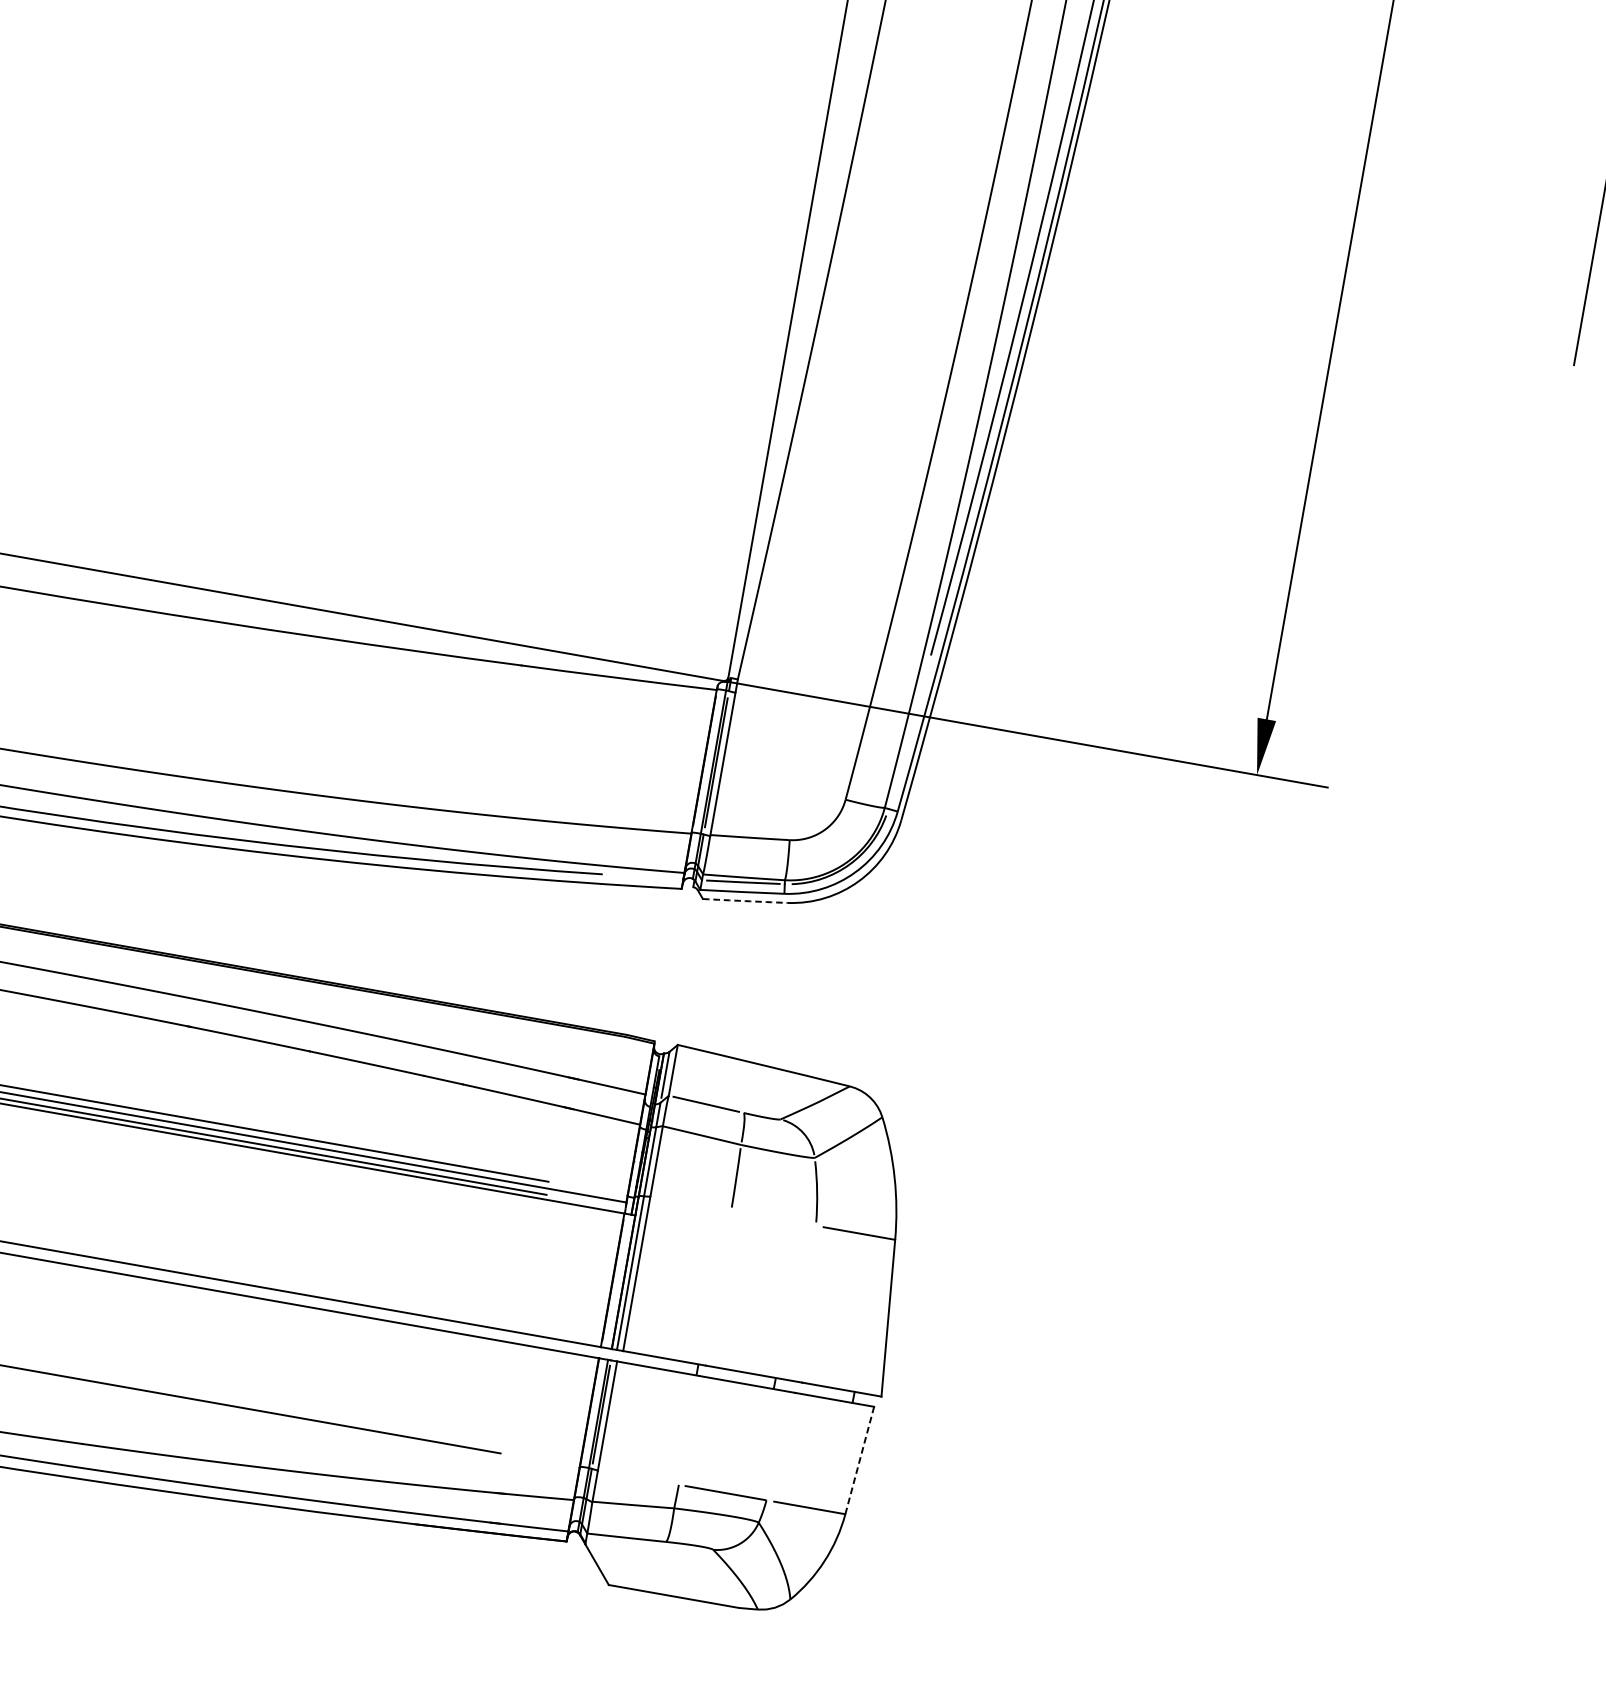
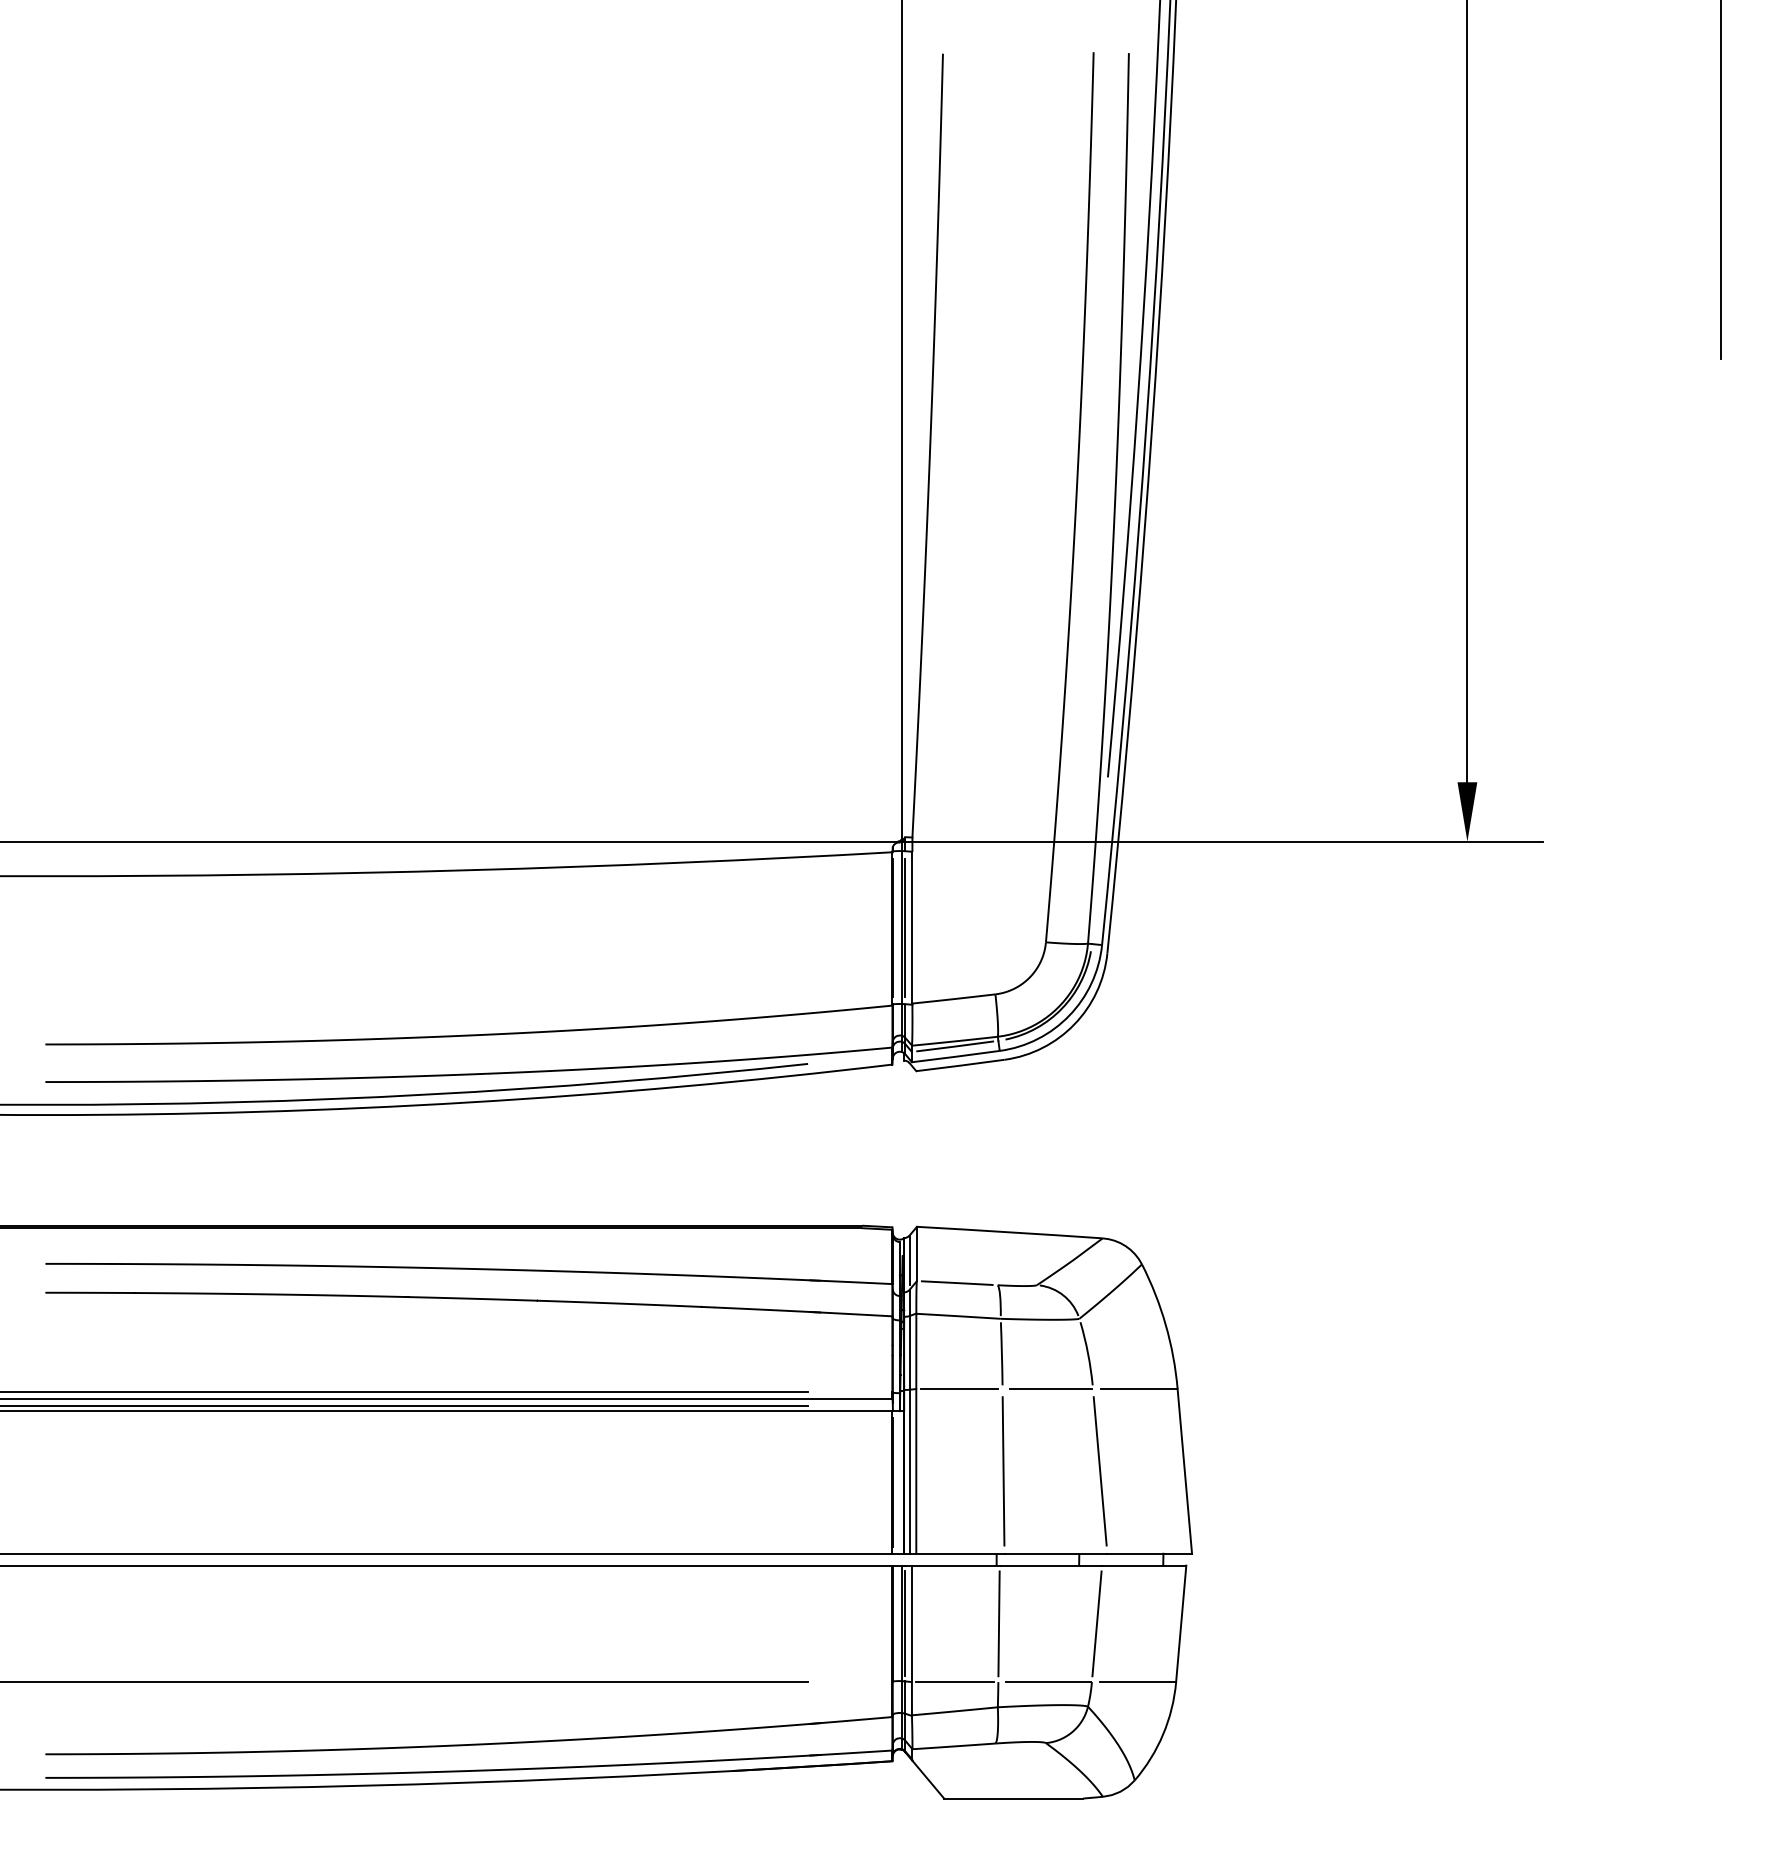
arc: (745, 901) -> (960, 1065), dashed -> solid
line: (690, 1203) -> (959, 1388), added
line: (776, 1218) -> (1050, 1388), added
line: (718, 1288) -> (1003, 1471), added
line: (808, 1304) -> (1099, 1471), added
line: (688, 1429) -> (998, 1623), added
line: (780, 1446) -> (1096, 1623), added
line: (860, 1460) -> (1181, 1623), dashed -> solid
line: (638, 1478) -> (955, 1682), added

